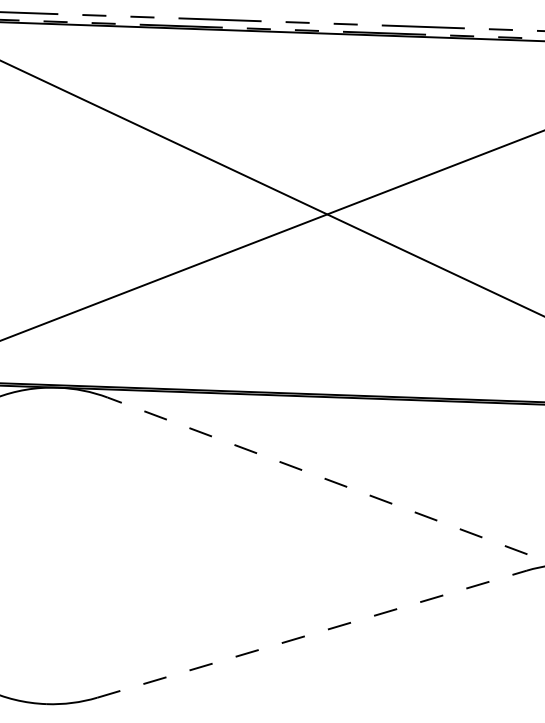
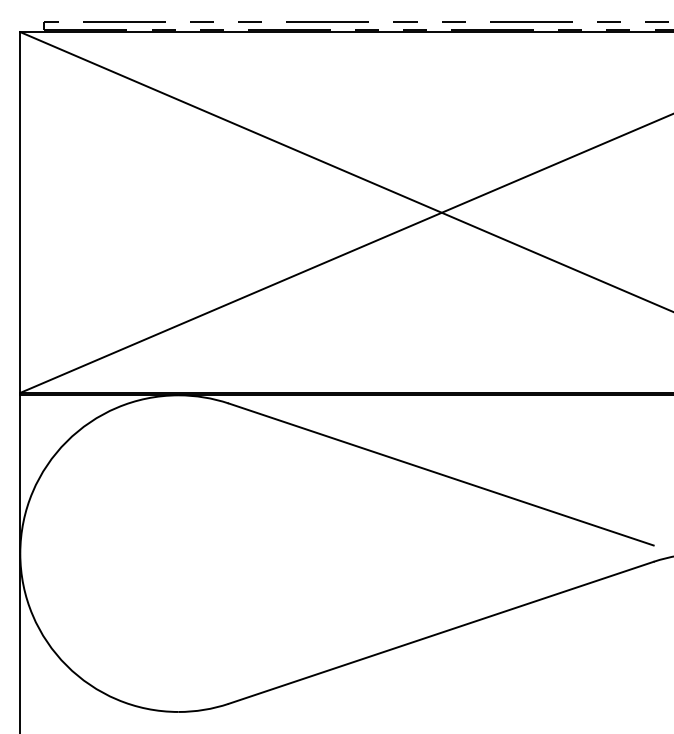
line: (317, 475) -> (441, 474), dashed -> solid
line: (312, 633) -> (441, 632), dashed -> solid

